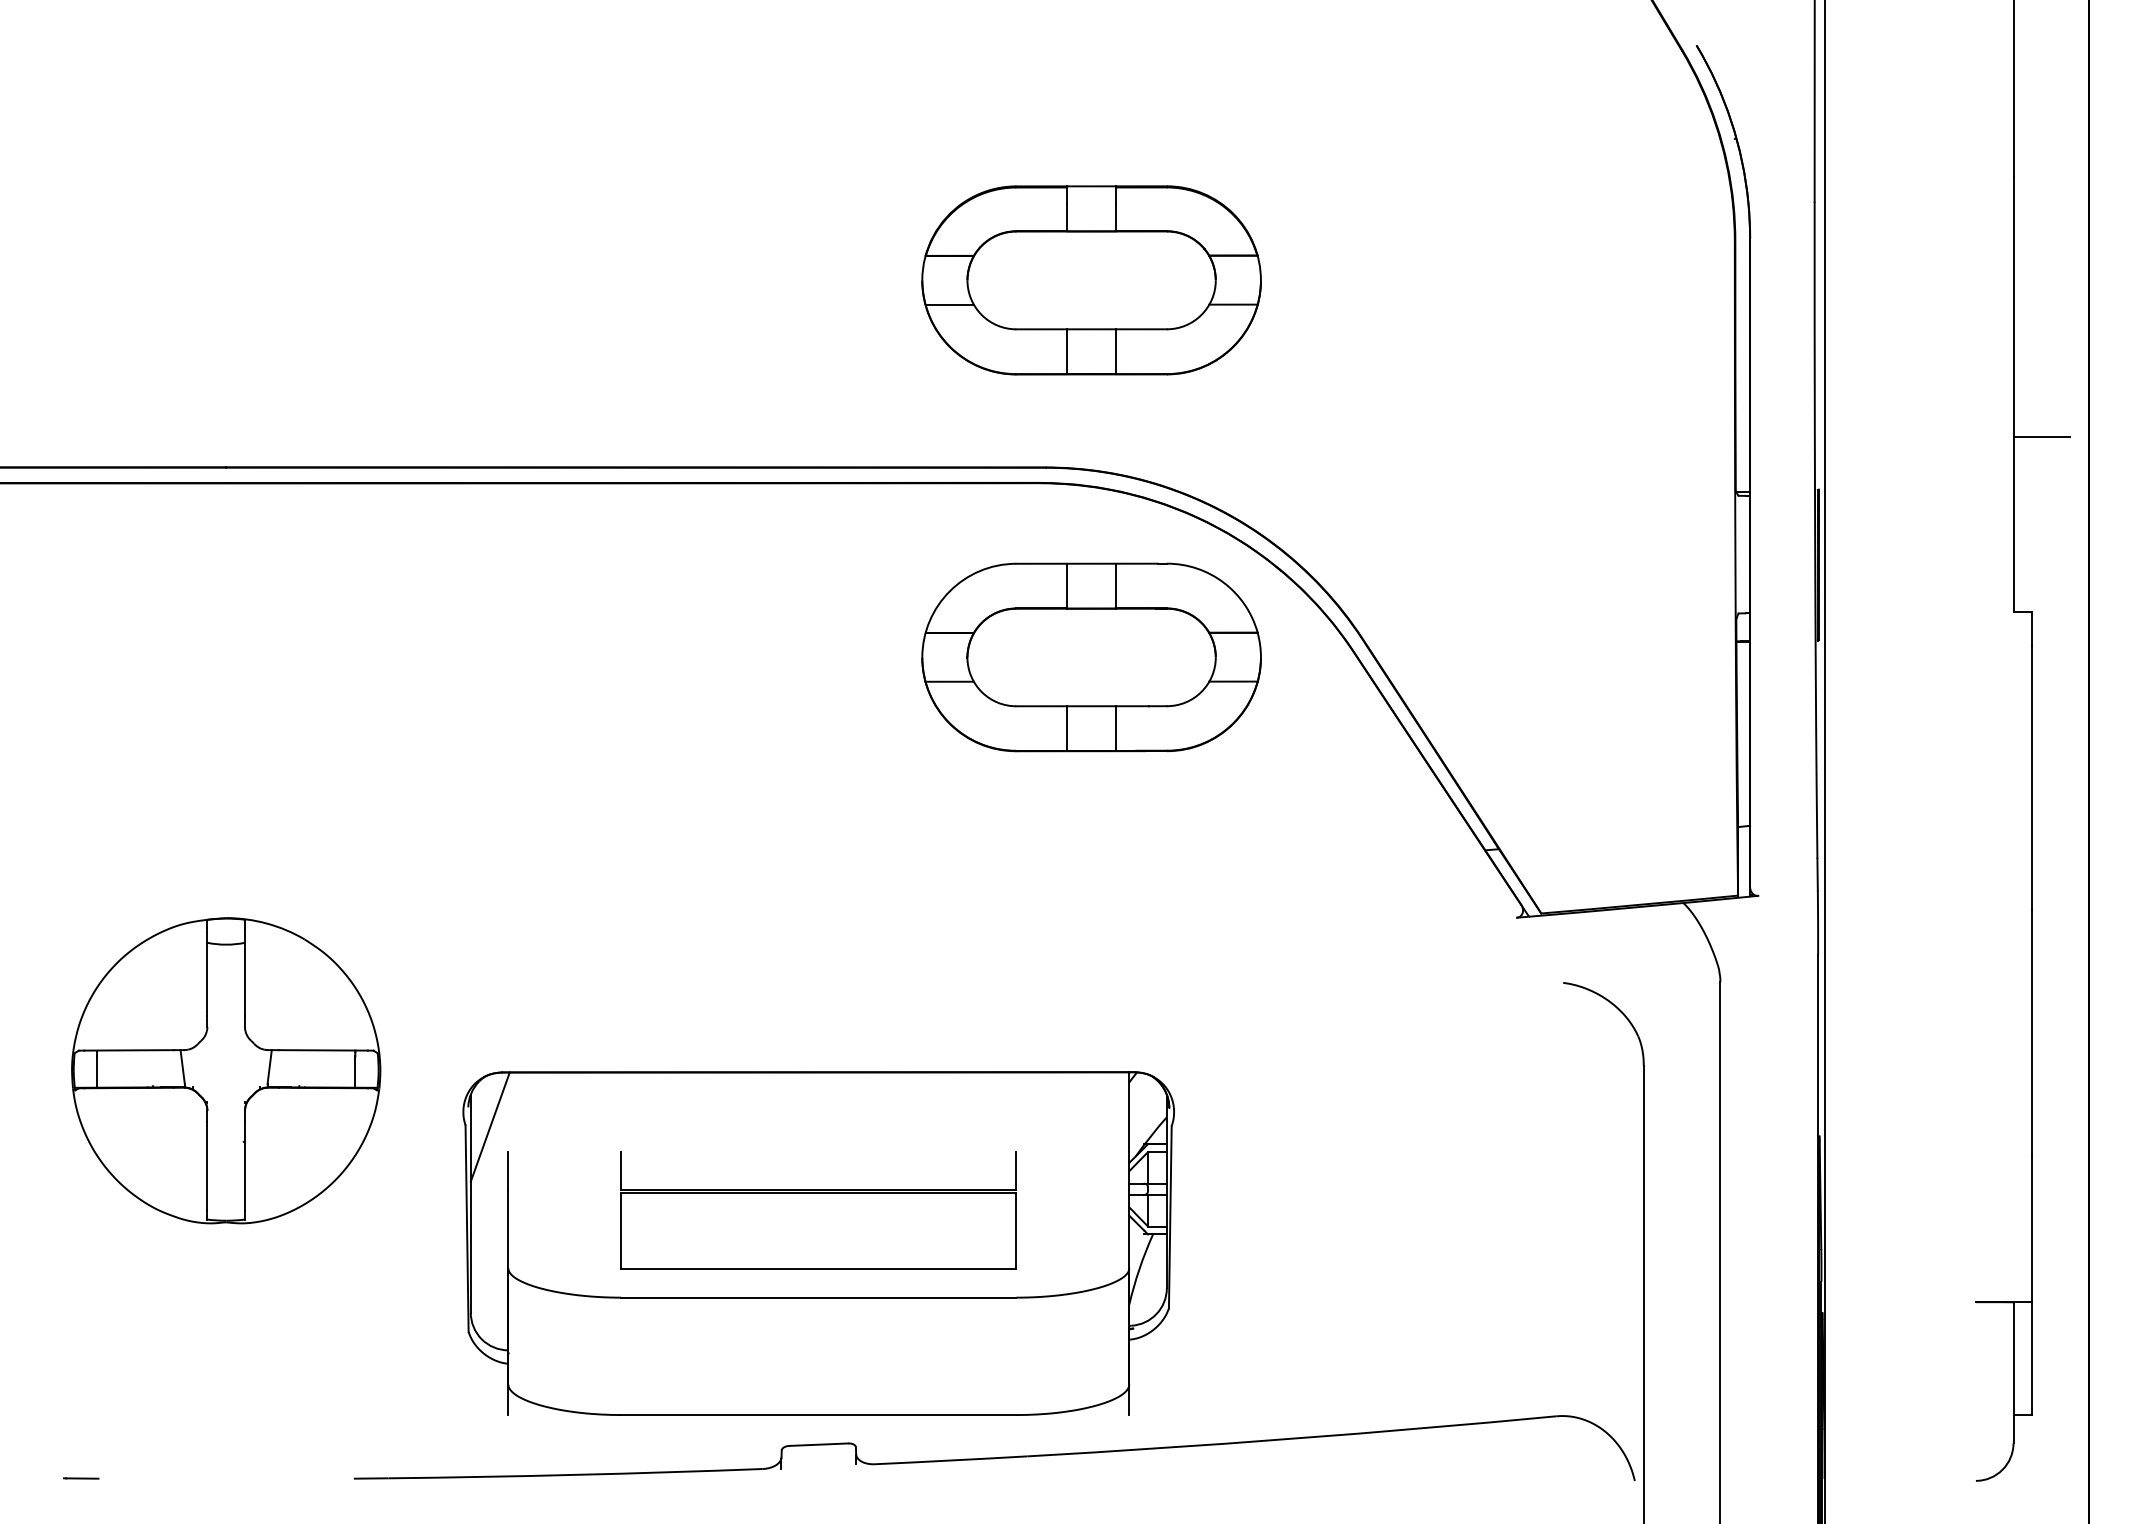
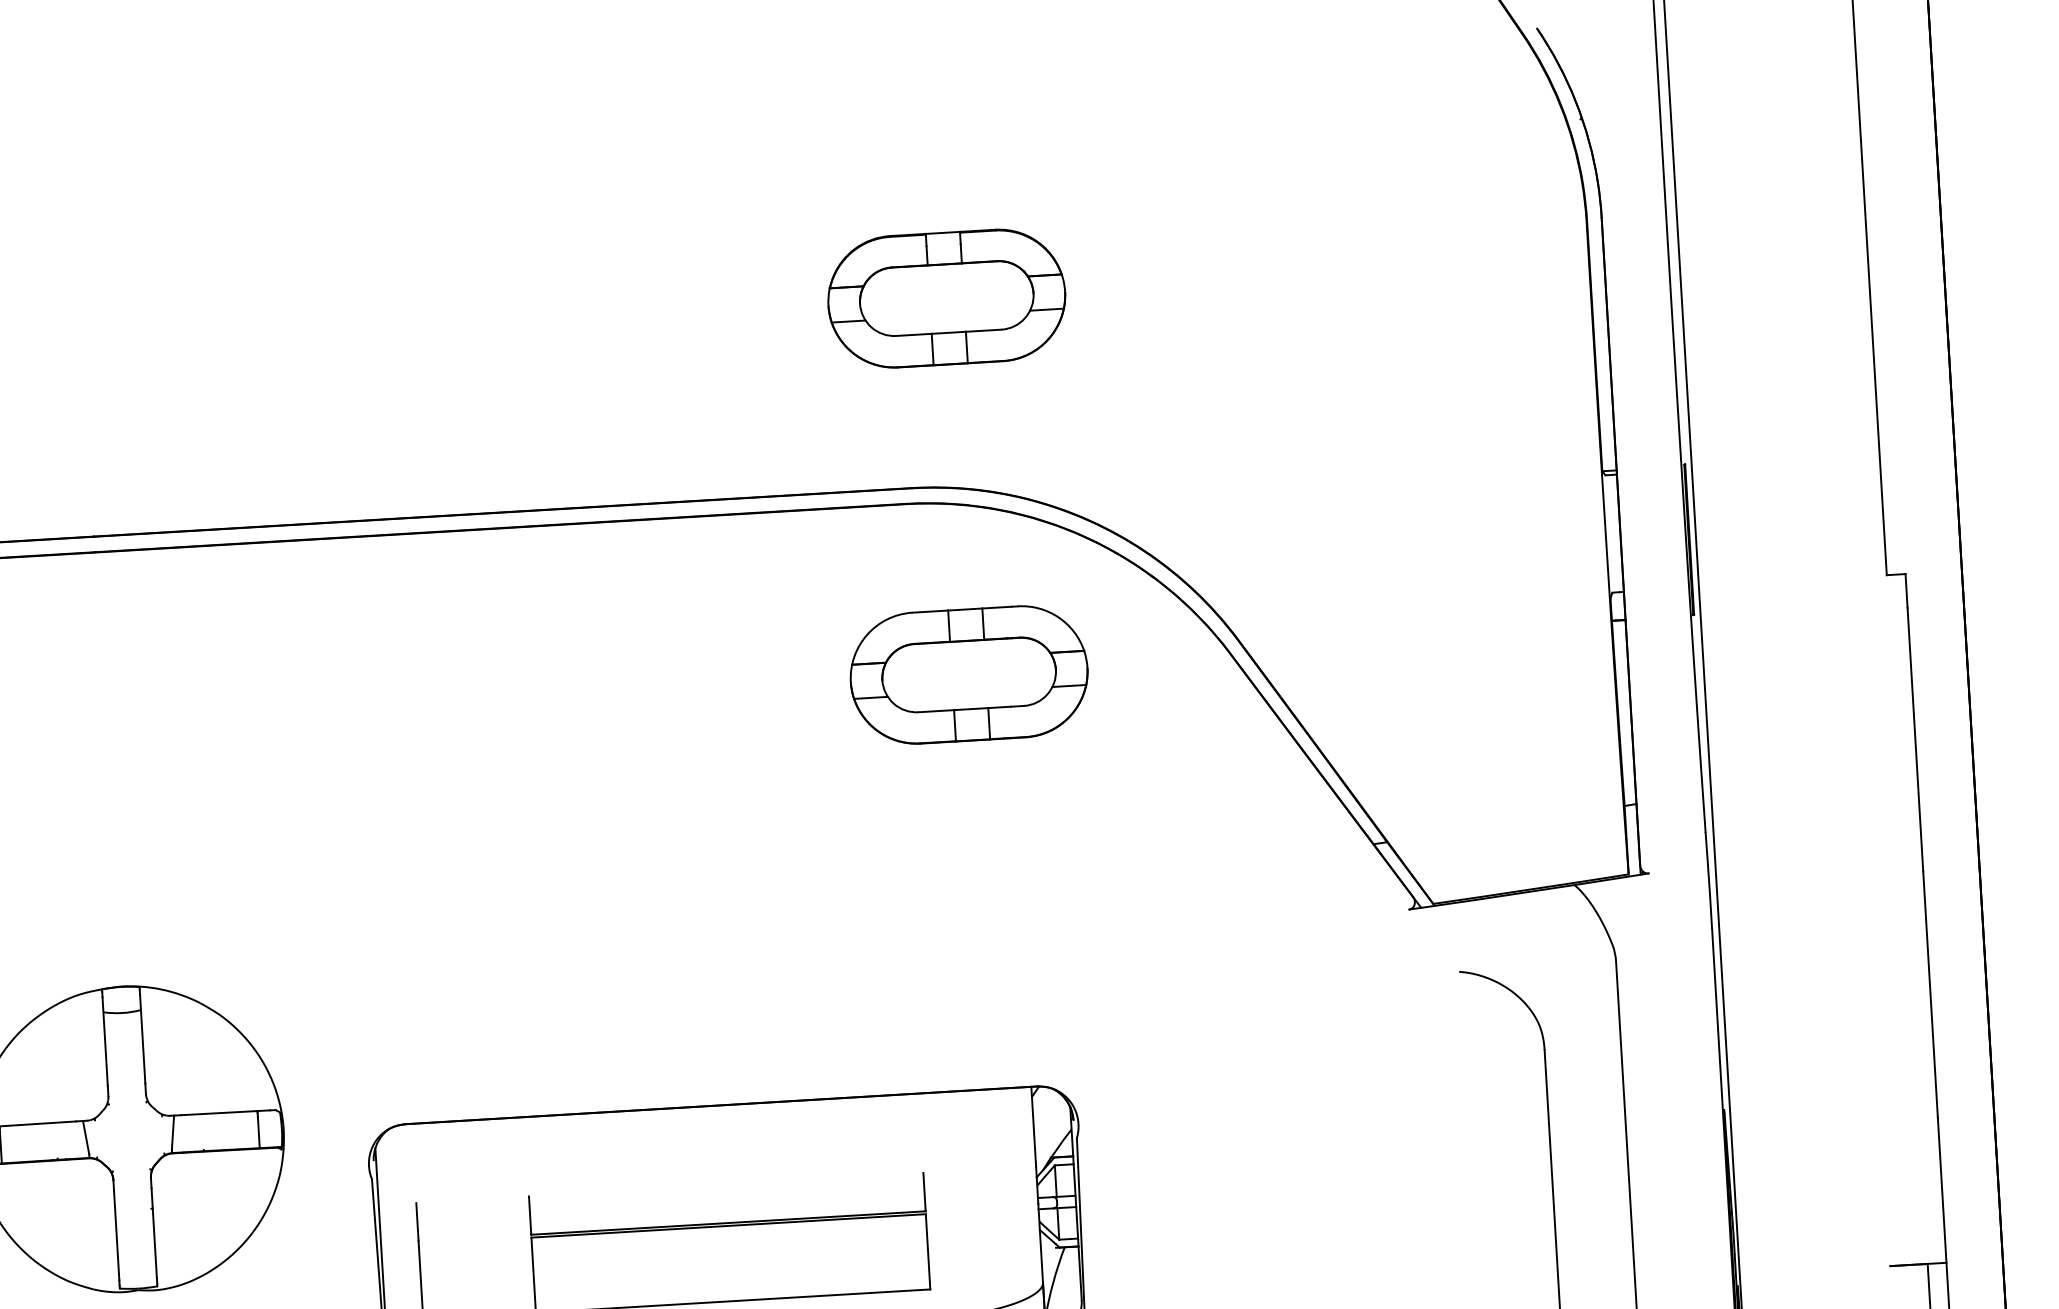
part: (1091, 280) -> (946, 298), size x0.7
line: (2041, 436) -> (1904, 398), removed
part: (1091, 657) -> (969, 675), size x0.7
line: (489, 1126) -> (395, 1178), removed

